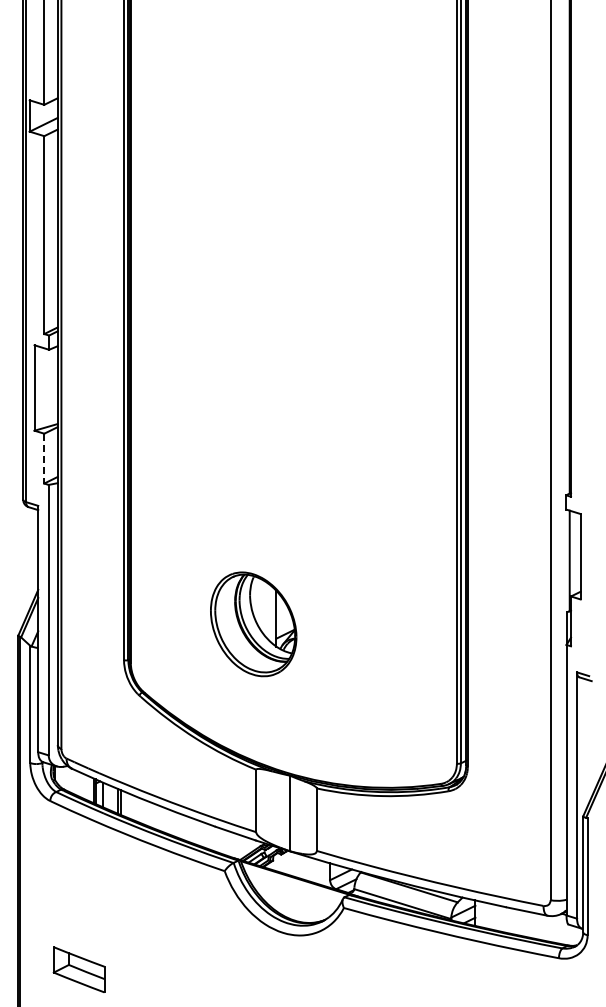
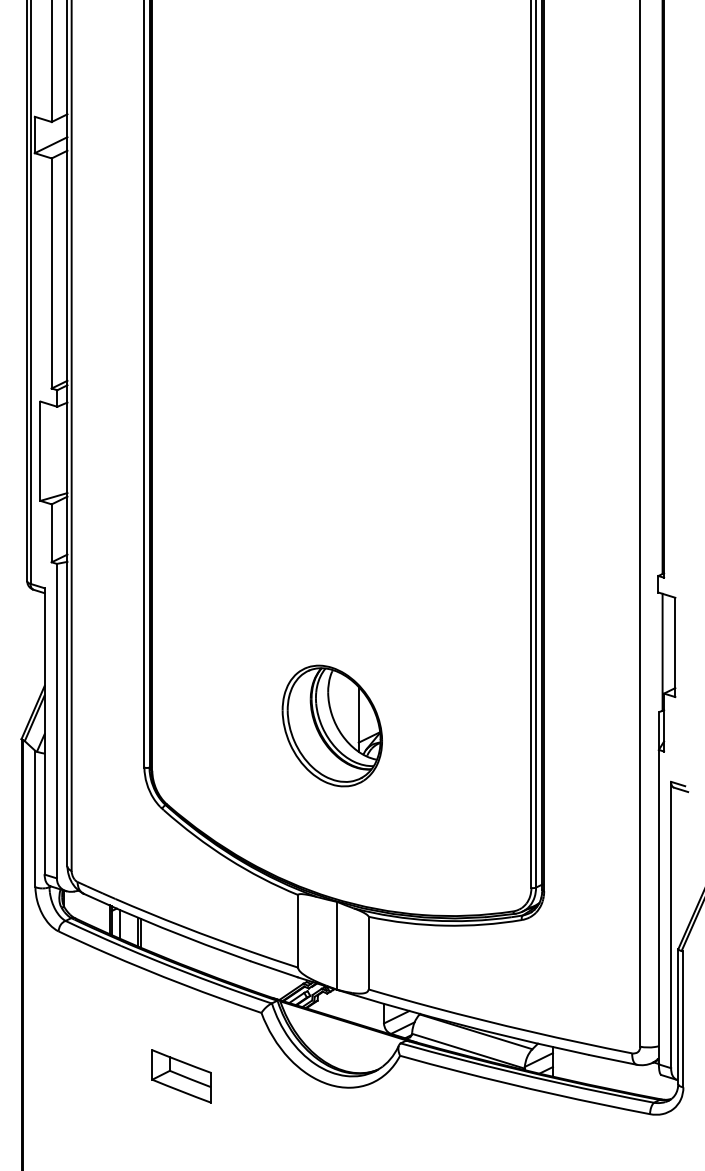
line: (44, 458) -> (51, 533), dashed -> solid
part: (253, 624) -> (332, 726), moved
part: (78, 969) -> (181, 1076), moved

